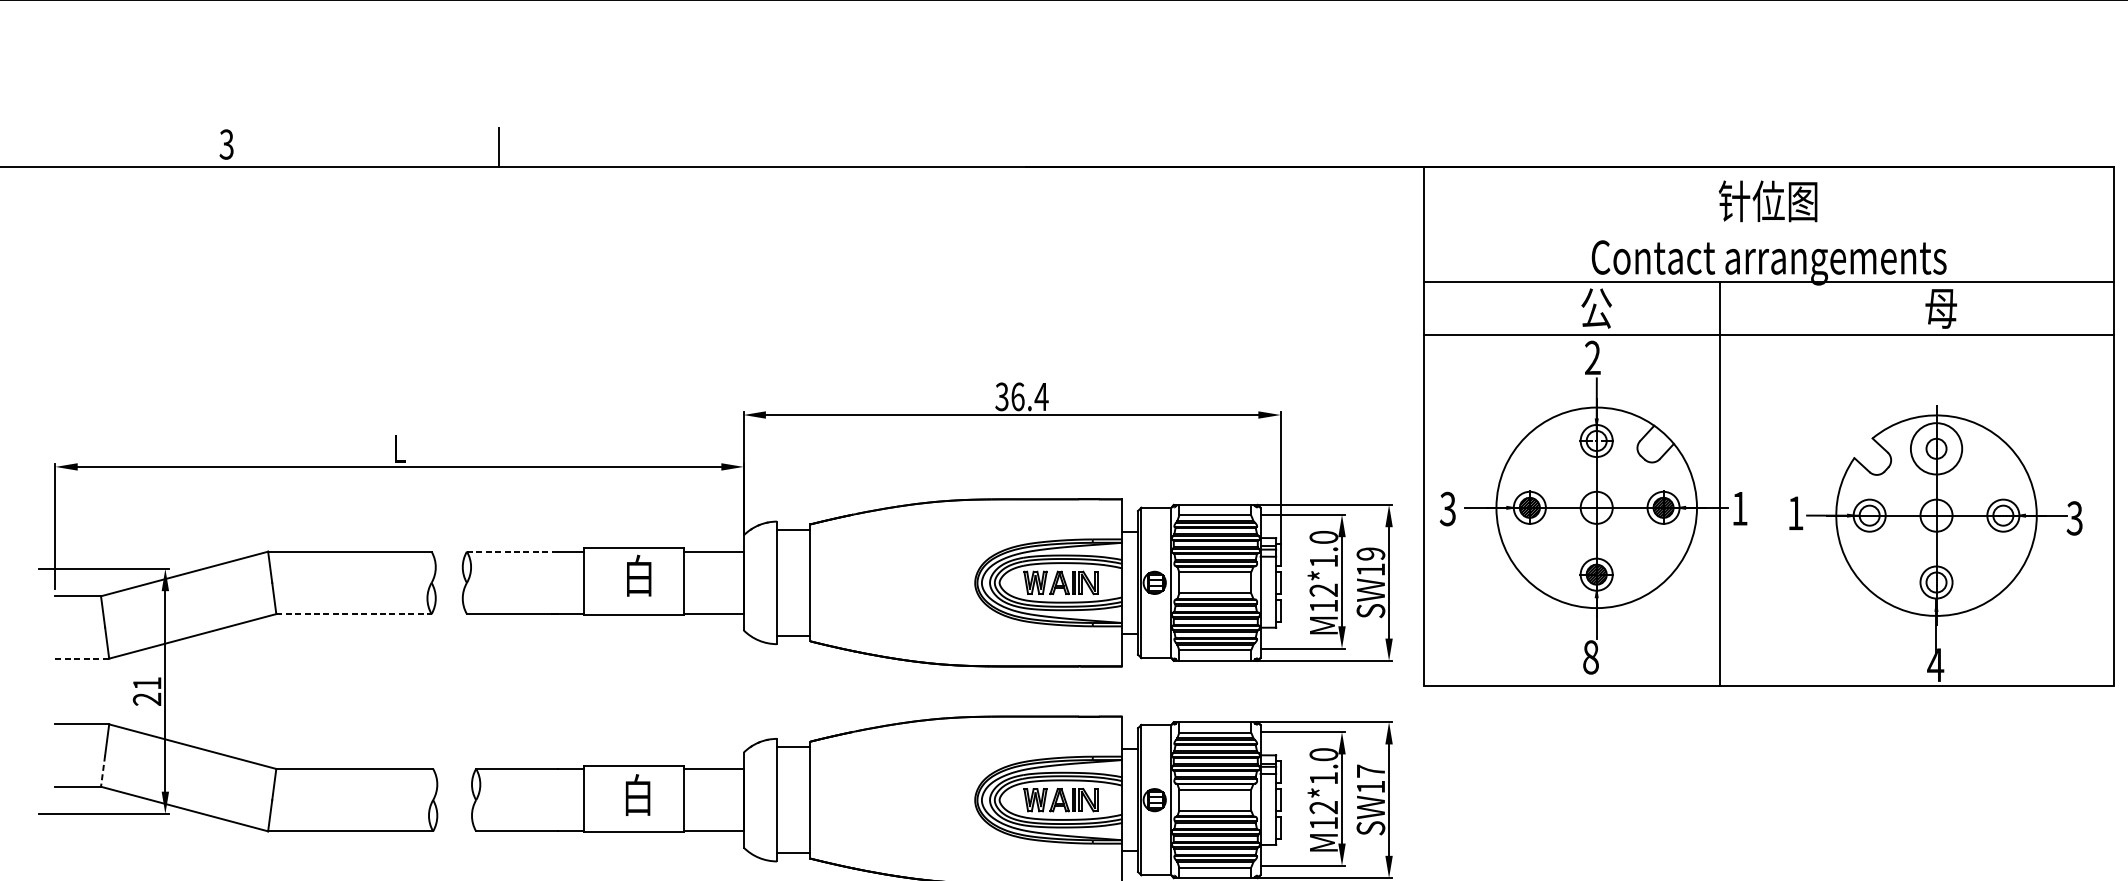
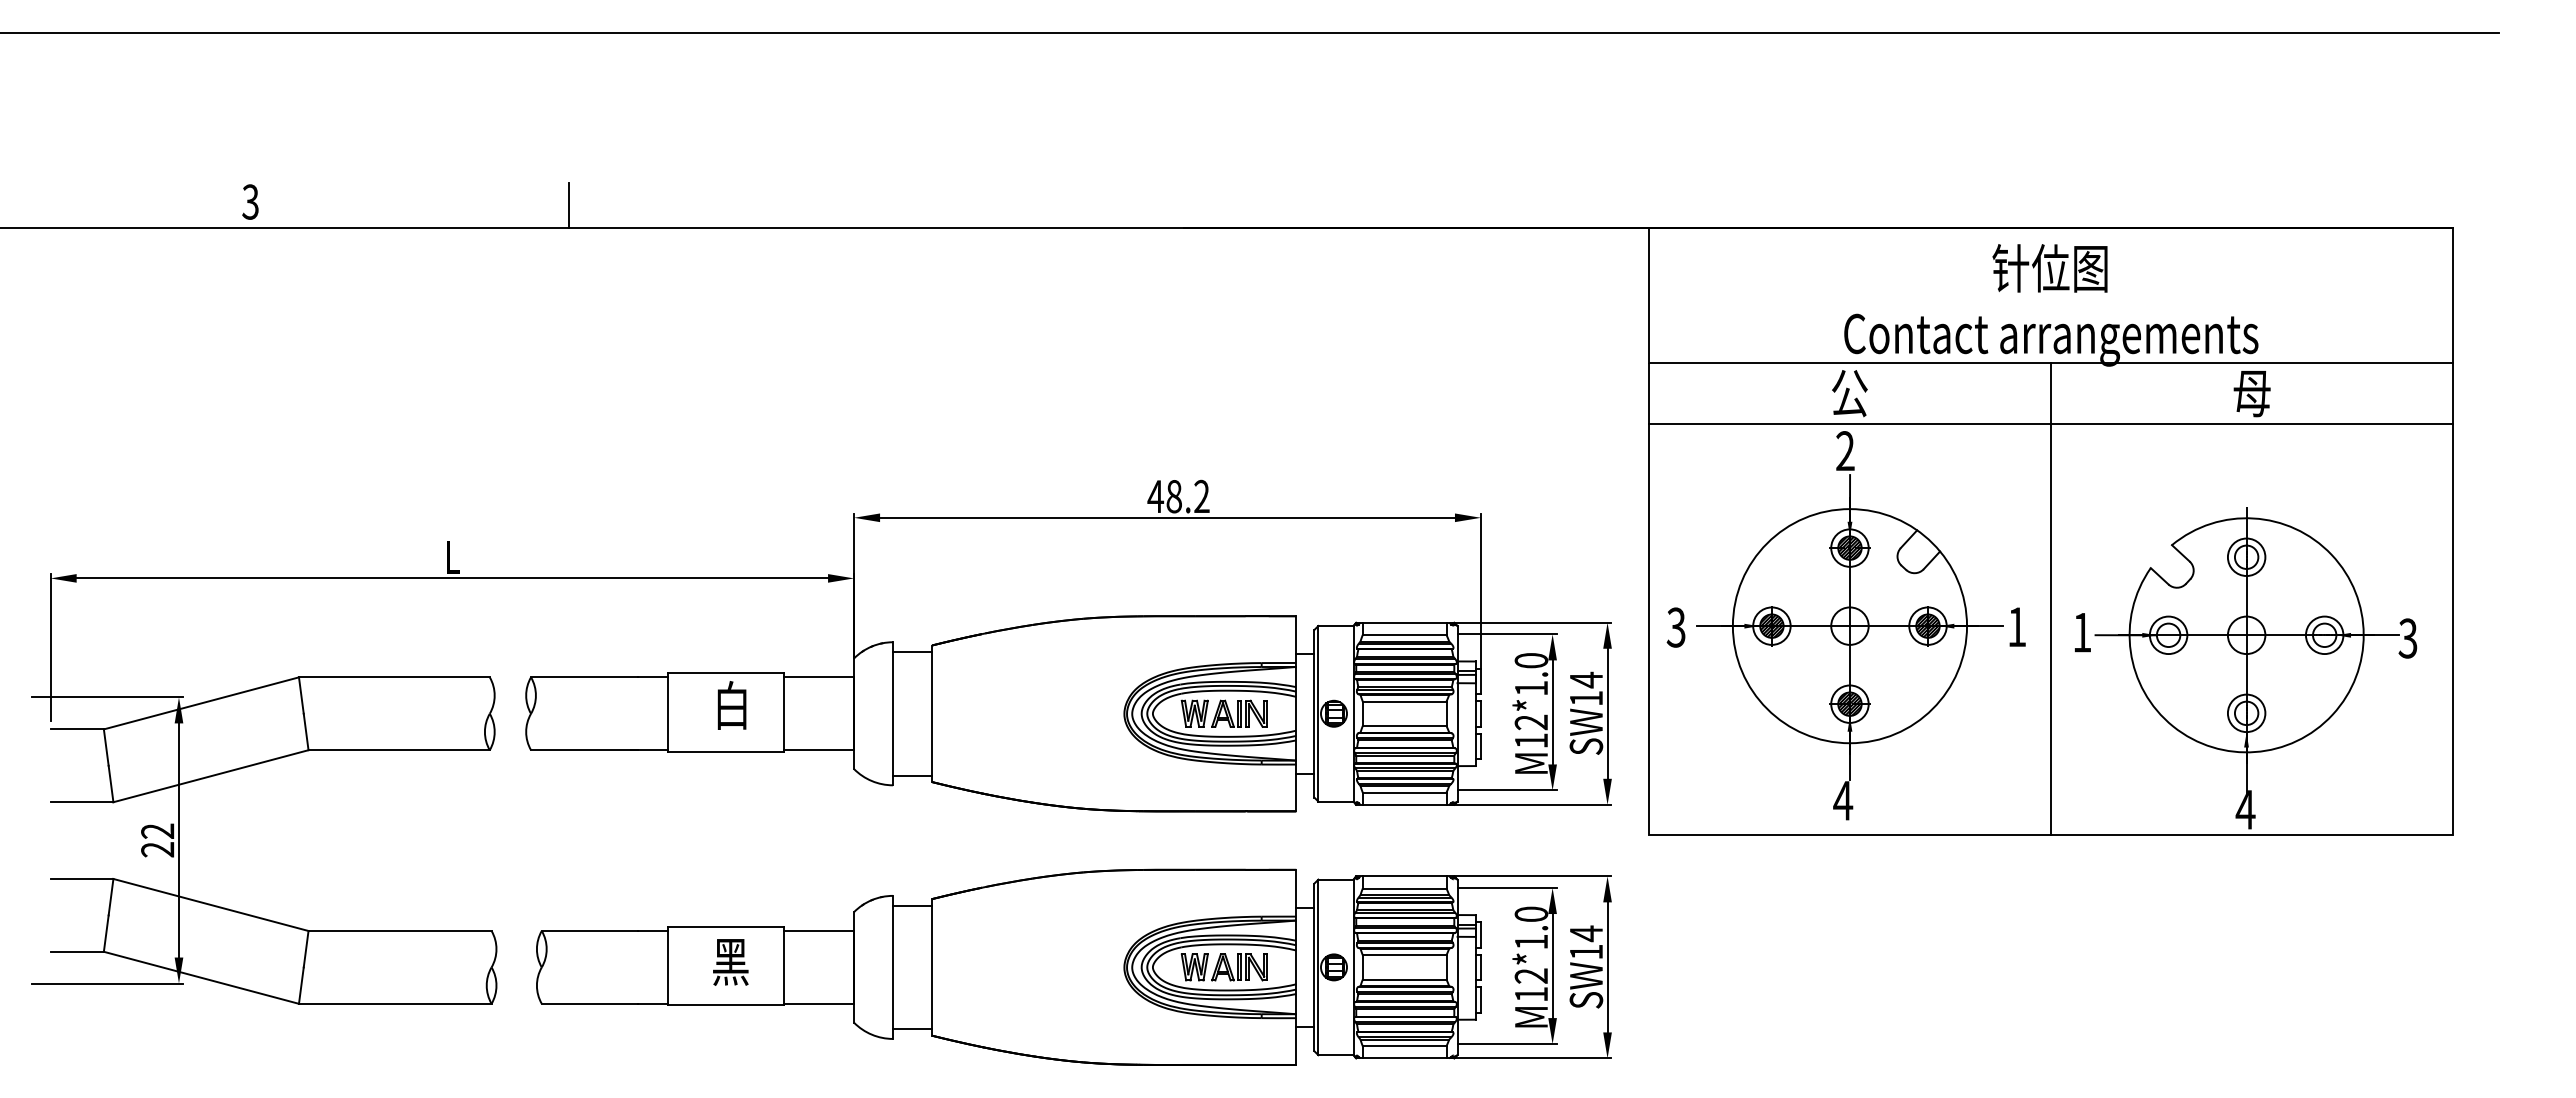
text: (1021, 396) -> (1178, 496), 36.4 -> 48.2
hatch: (1596, 440) -> (1849, 547), added
circle: (1936, 449) -> (2246, 557), size x0.62
line: (1719, 484) -> (2050, 598), moved
line: (512, 551) -> (584, 677), dashed -> solid
text: (1371, 553) -> (1586, 679), SW19 -> SW14
line: (354, 614) -> (399, 750), dashed -> solid
text: (1591, 657) -> (1843, 800), 8 -> 4
line: (82, 658) -> (82, 802), dashed -> solid
text: (146, 682) -> (157, 830), 21 -> 22
line: (103, 771) -> (106, 934), dashed -> solid
text: (1371, 771) -> (1586, 933), SW17 -> SW14
text: (637, 795) -> (730, 961), 白 -> 黑

